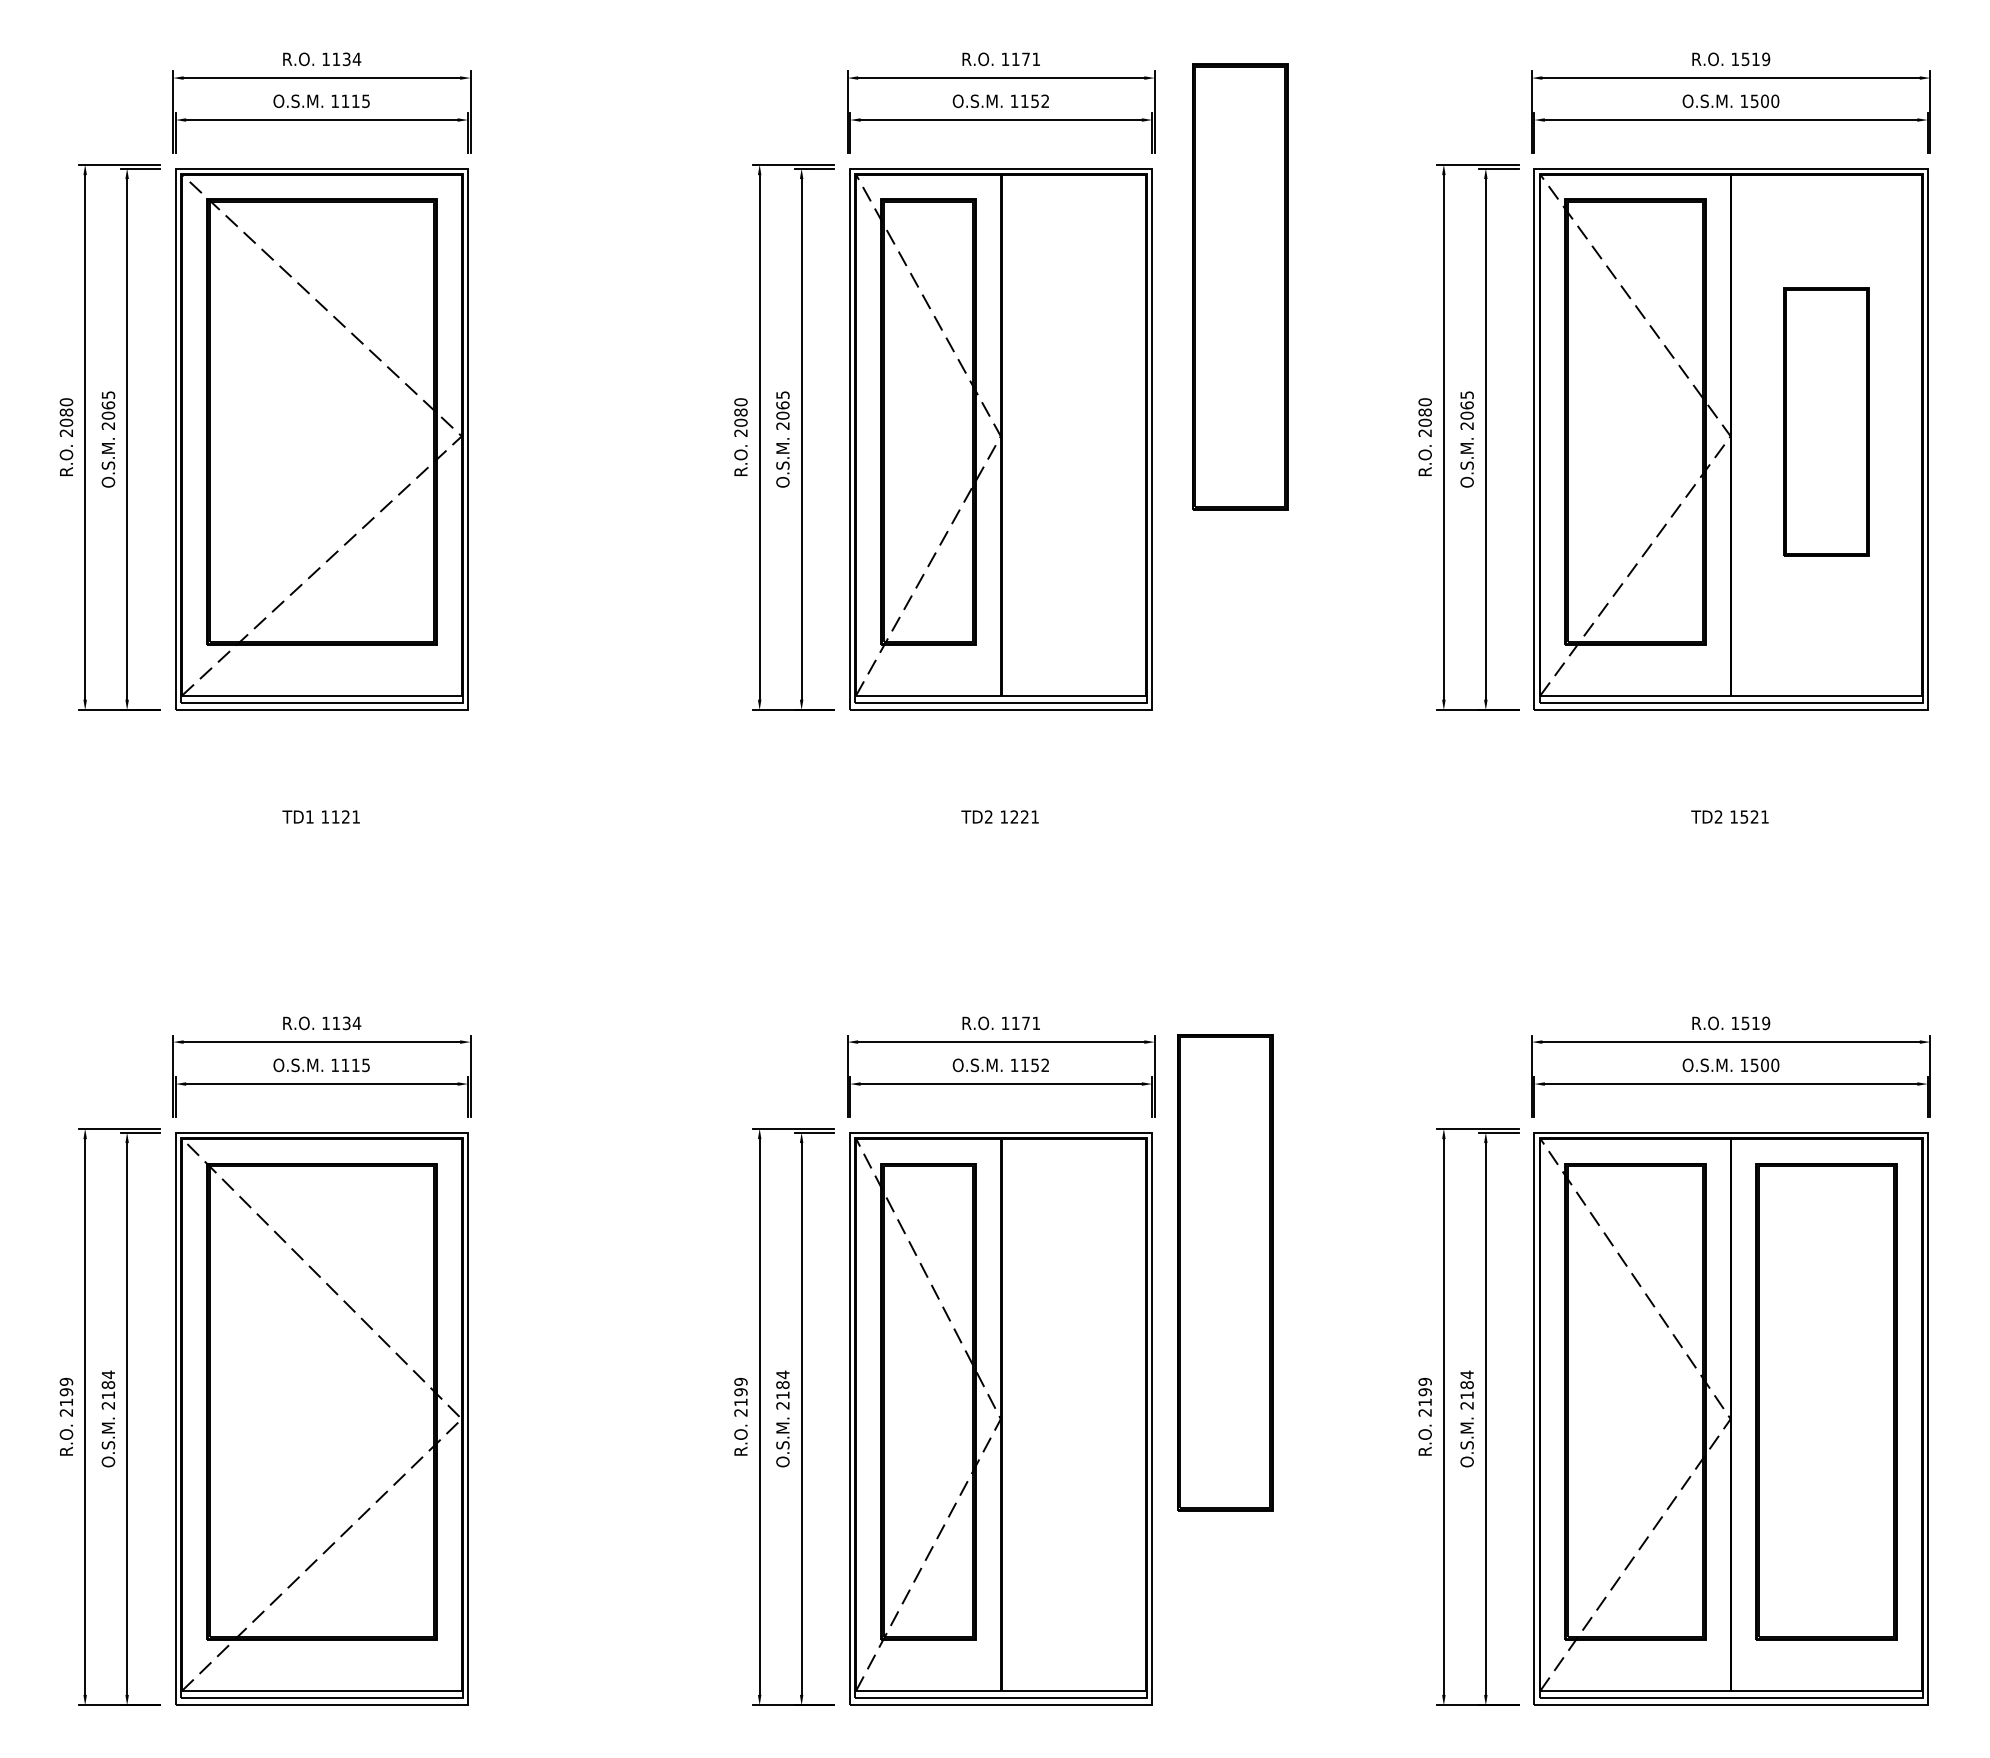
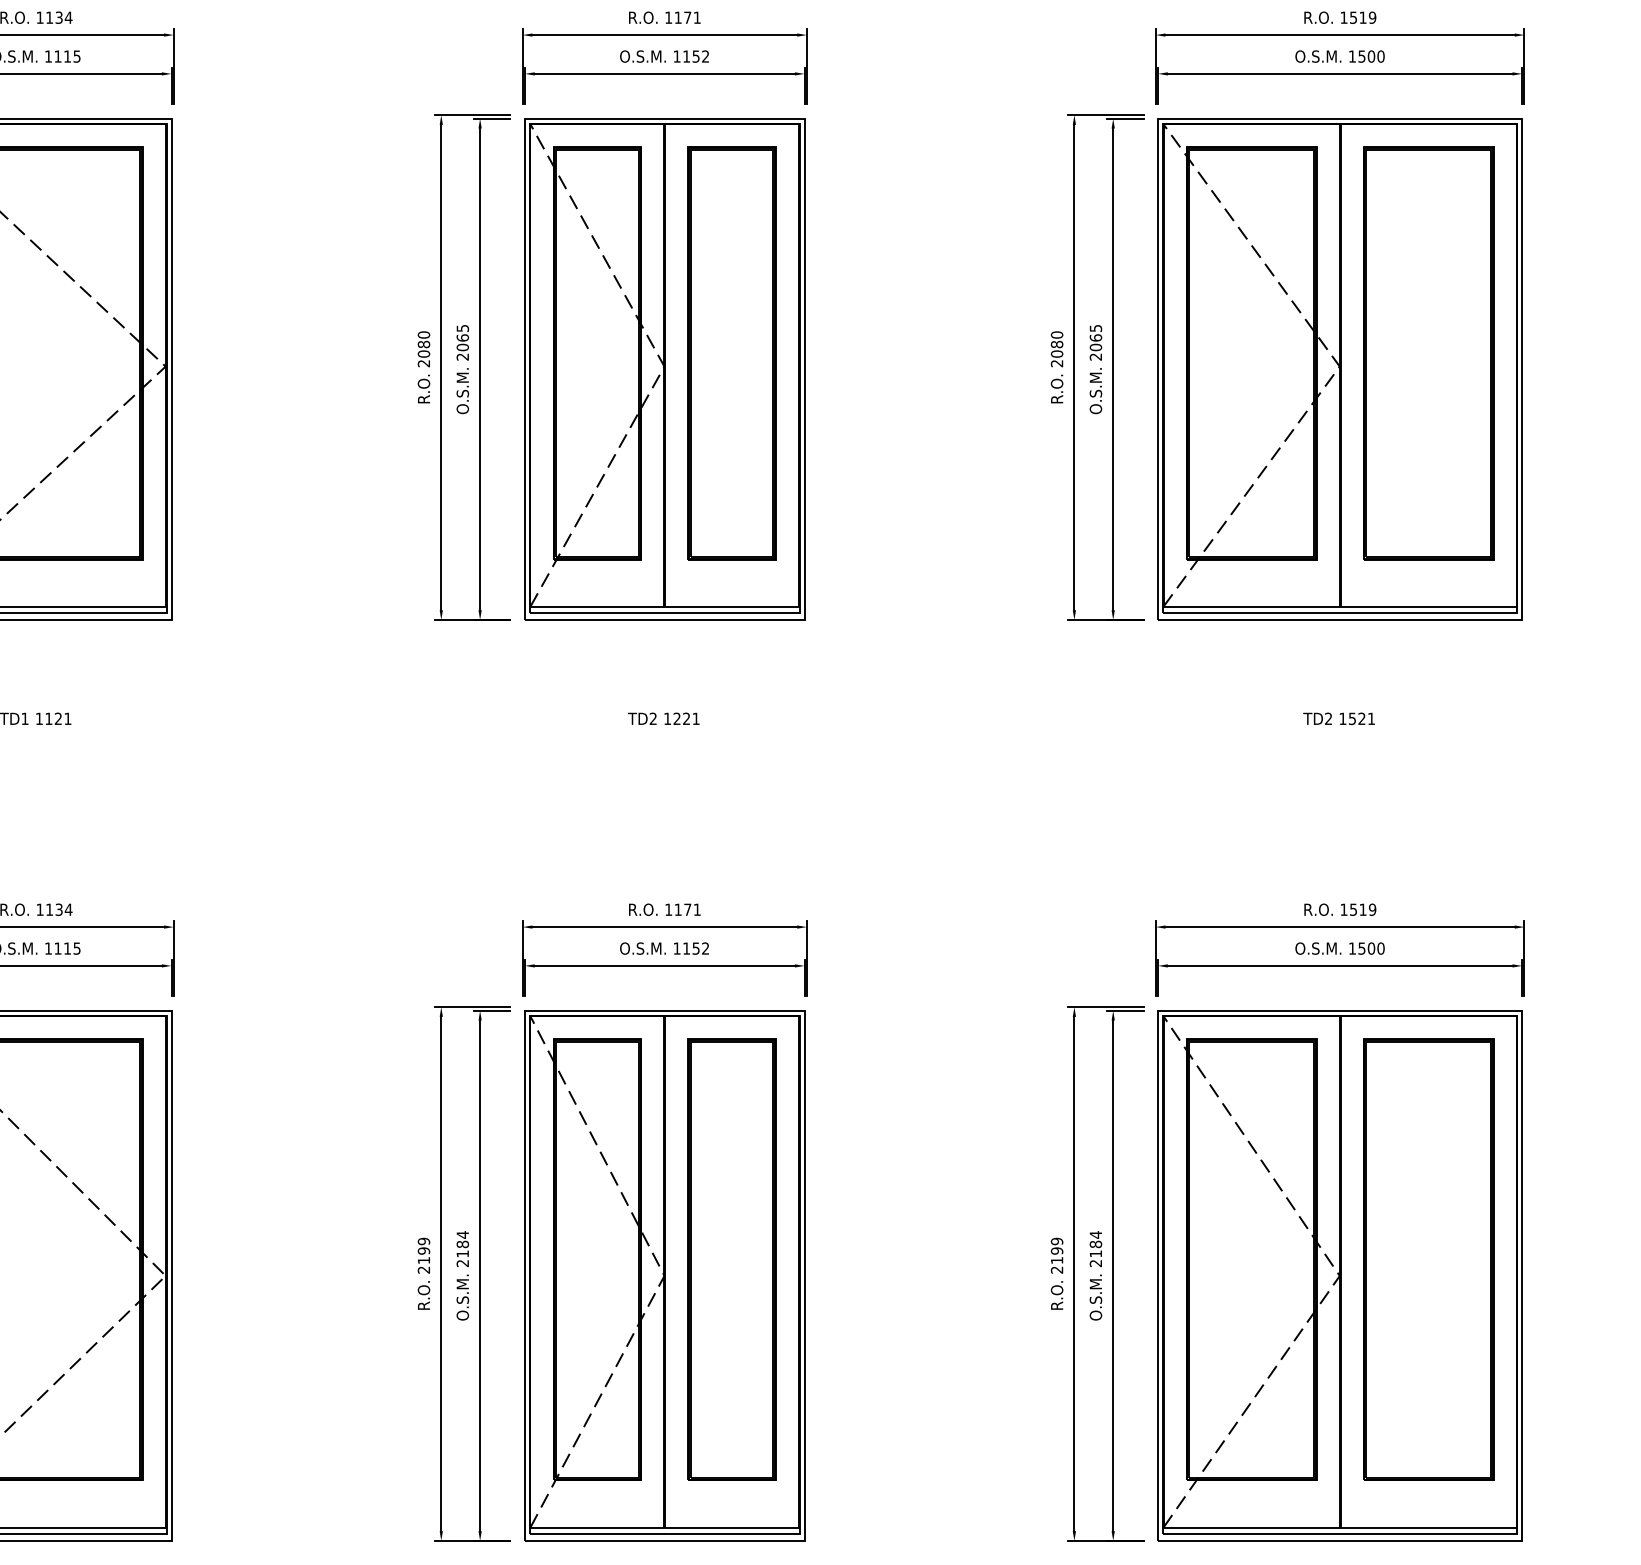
part: (1240, 286) -> (732, 352), moved
part: (1826, 421) -> (1428, 352), size x1.67
part: (1225, 1272) -> (732, 1259), moved

